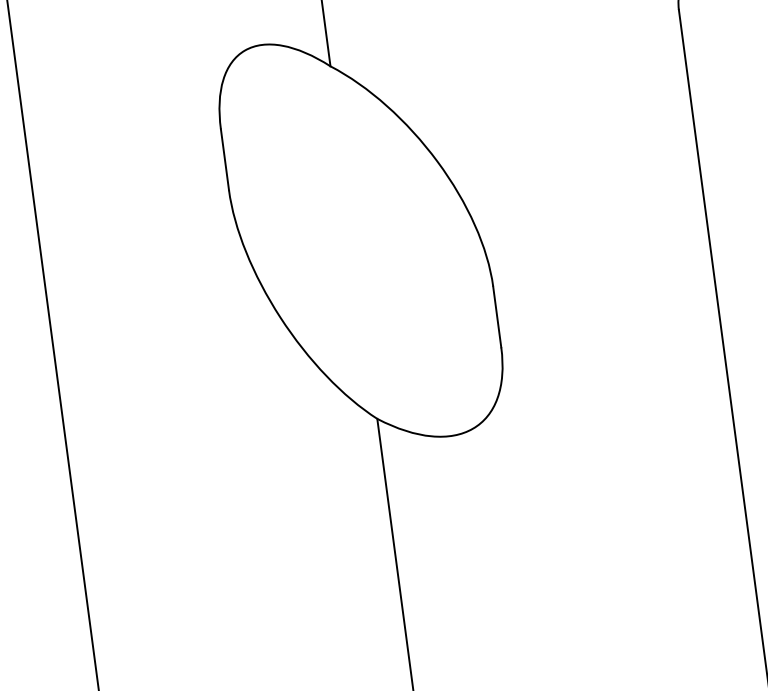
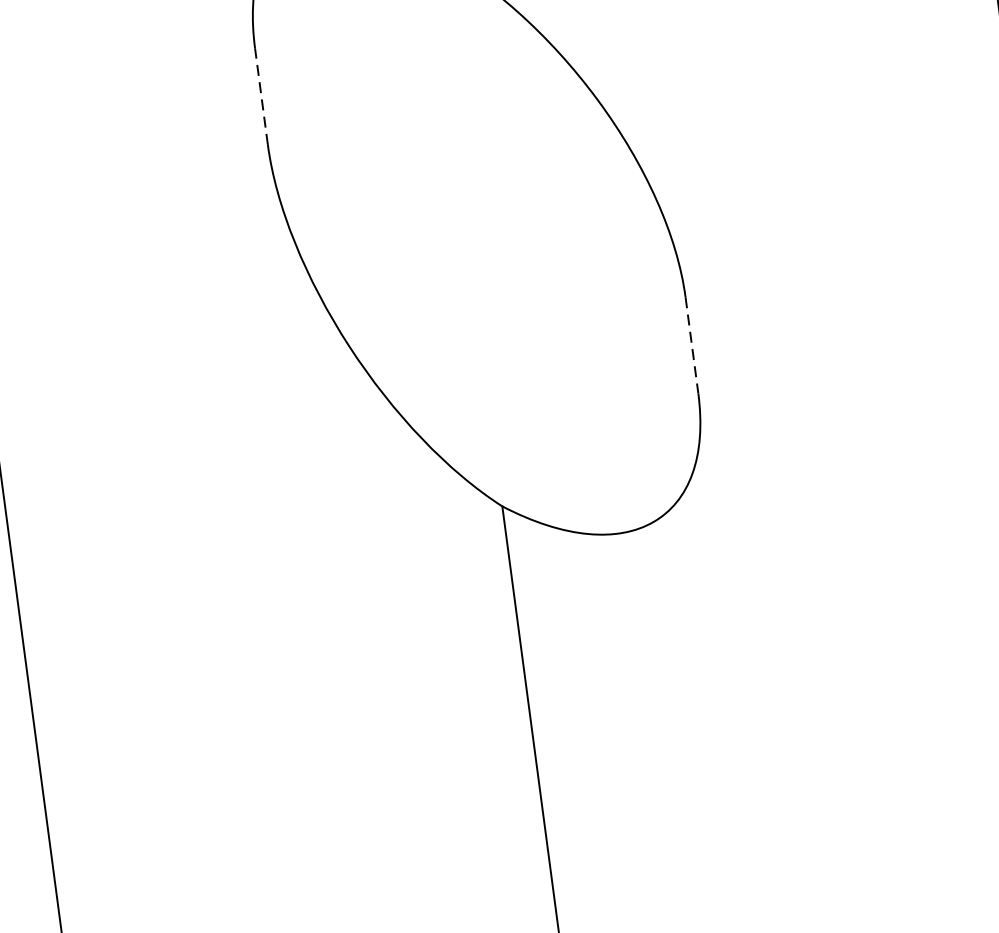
line: (224, 159) -> (260, 96), solid -> dashed
line: (497, 316) -> (692, 344), solid -> dashed

